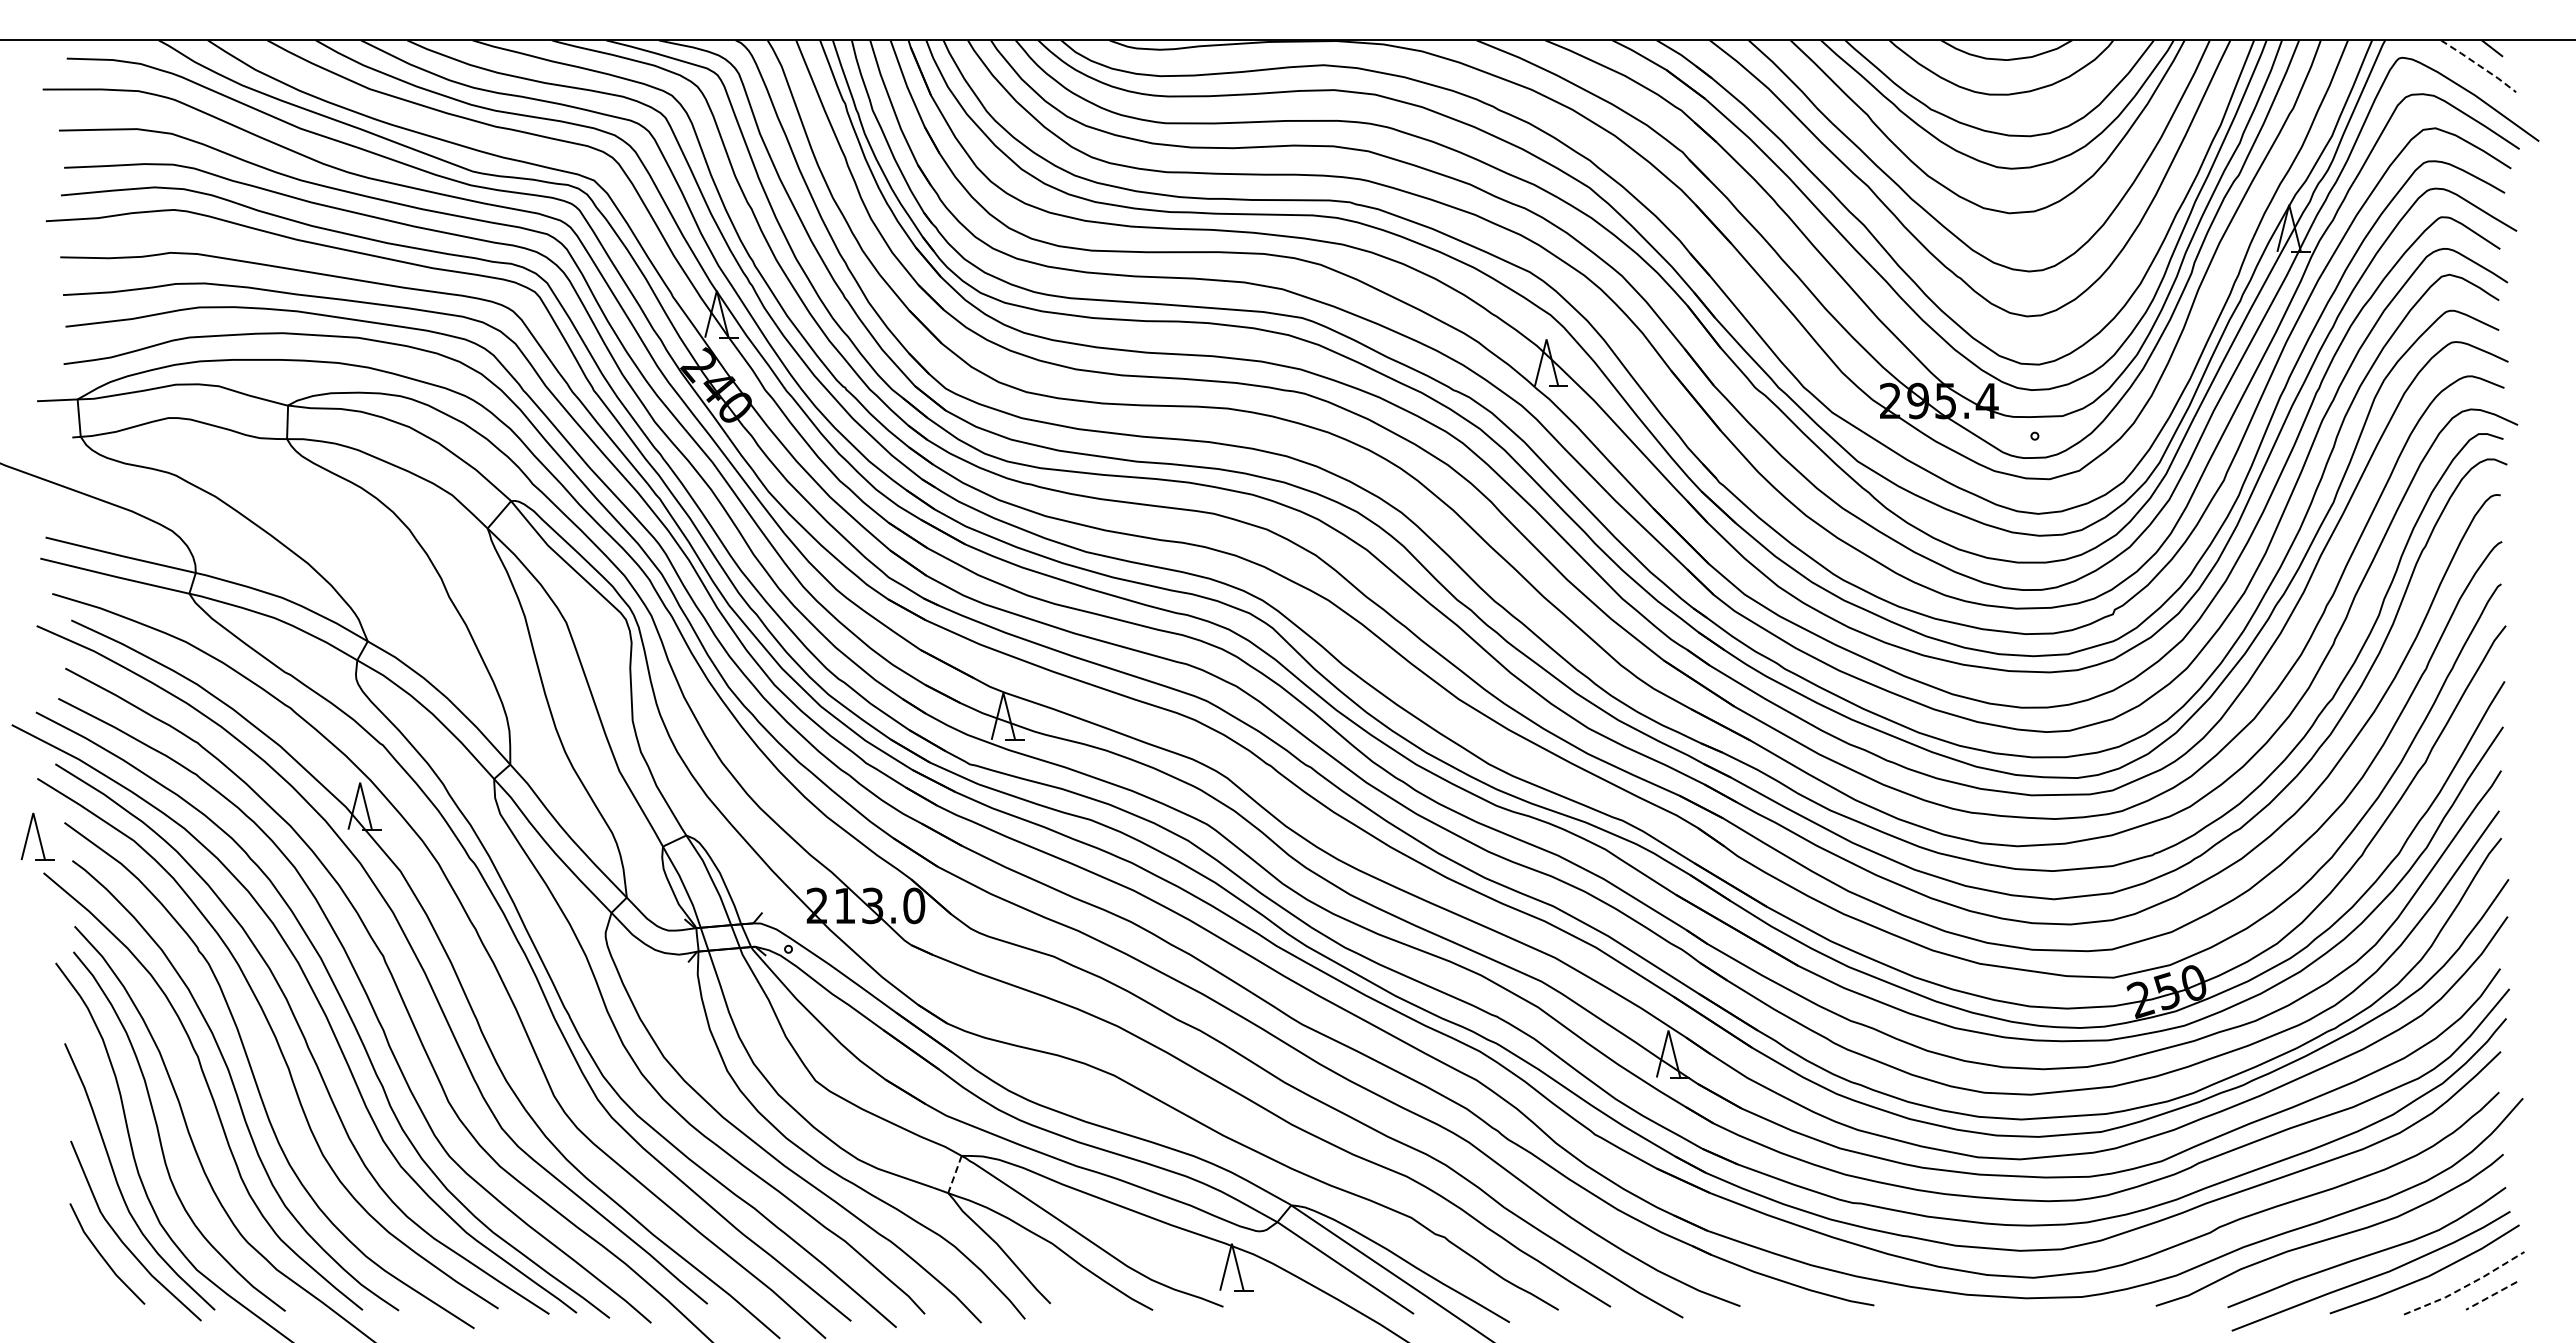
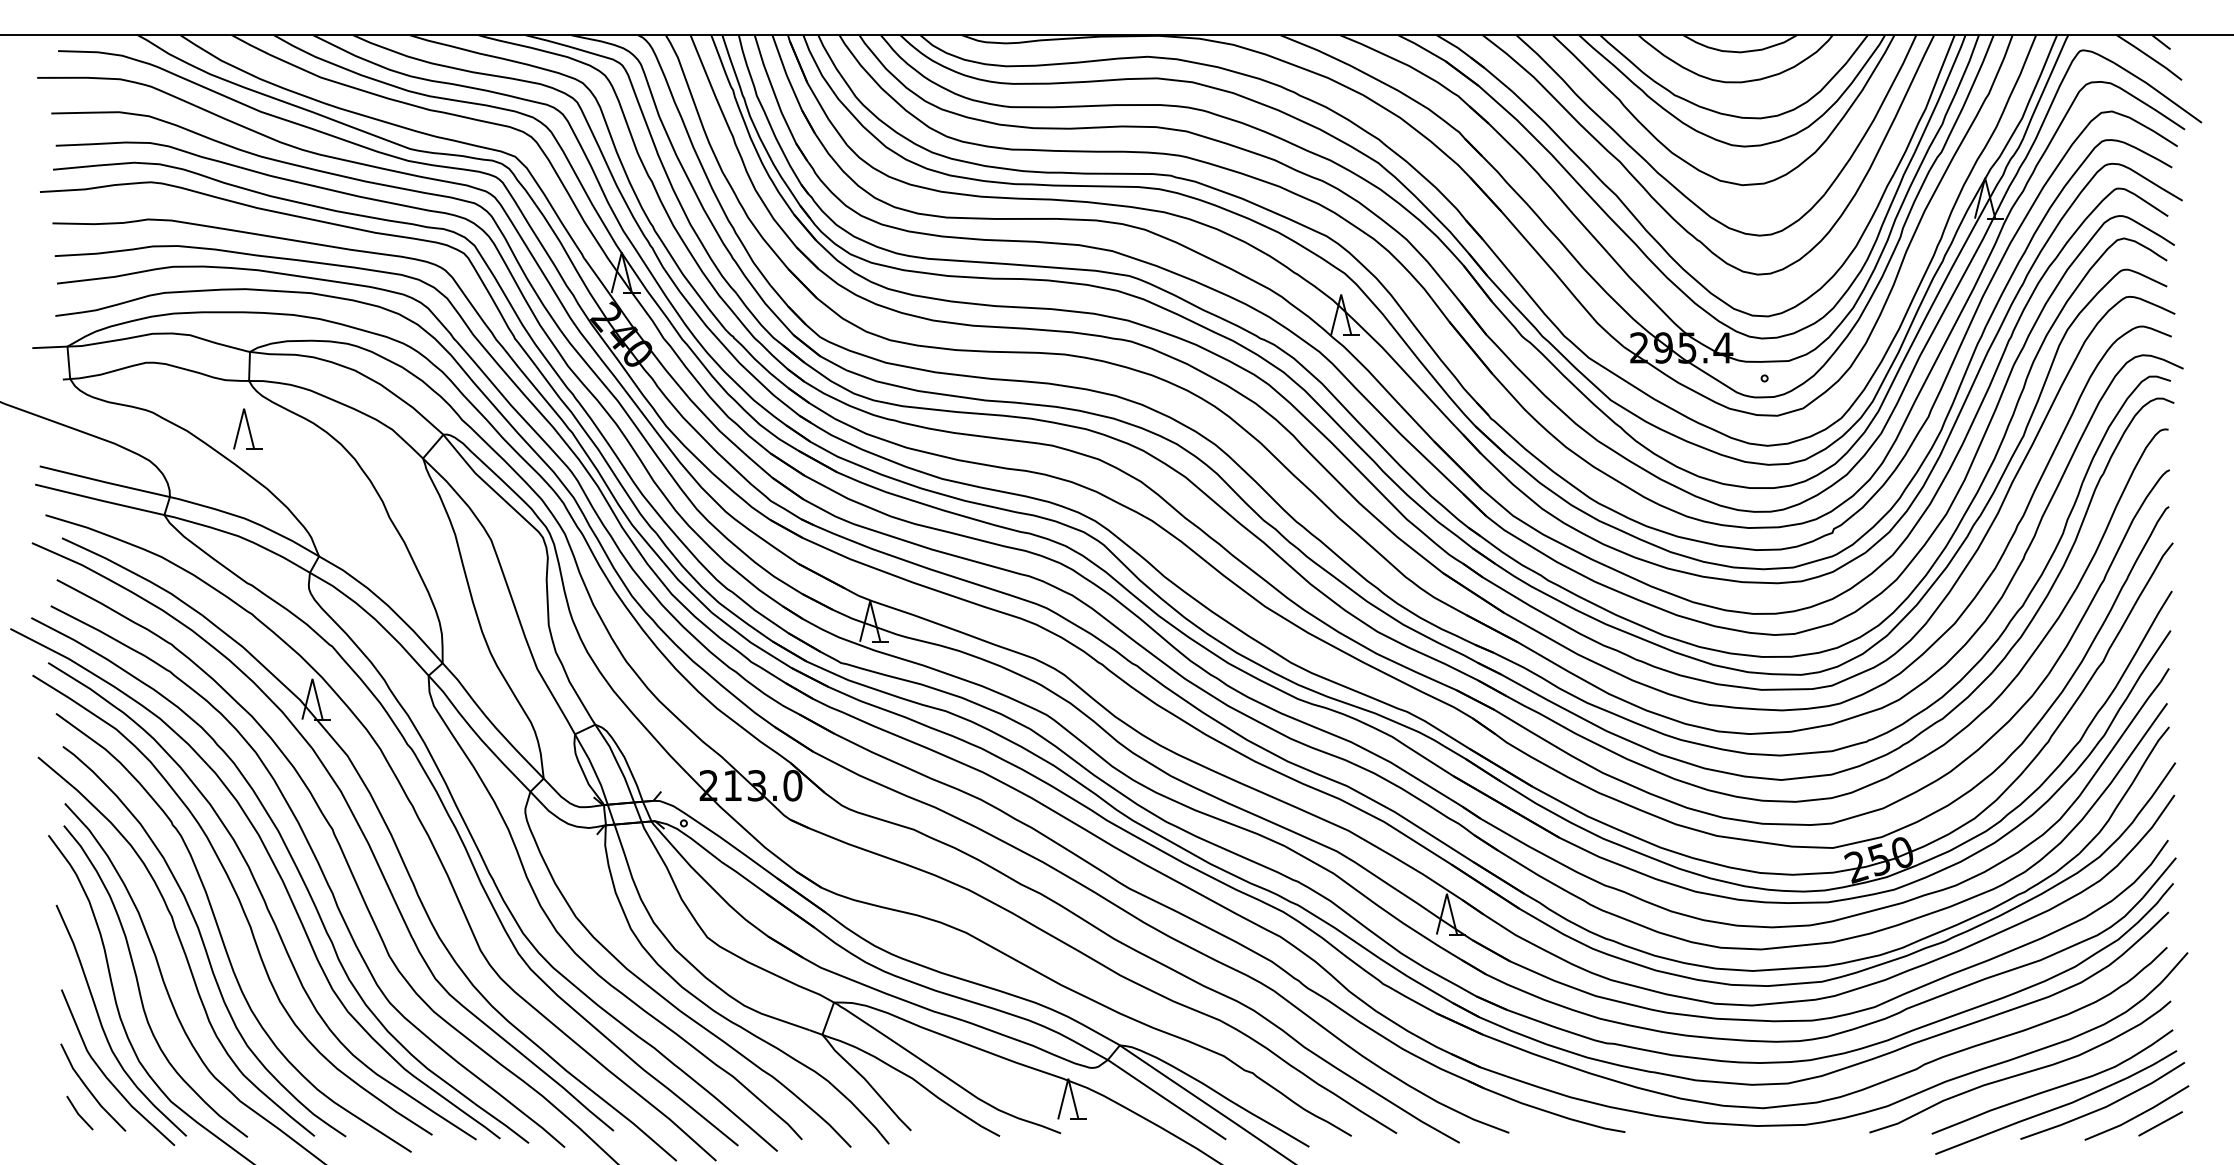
line: (2479, 65) -> (2150, 57), dashed -> solid
part: (37, 836) -> (247, 429), moved
line: (954, 1174) -> (827, 1018), dashed -> solid
line: (90, 1283) -> (78, 1113), added
line: (2466, 1286) -> (2138, 1115), dashed -> solid
line: (2491, 1296) -> (2160, 1124), dashed -> solid

